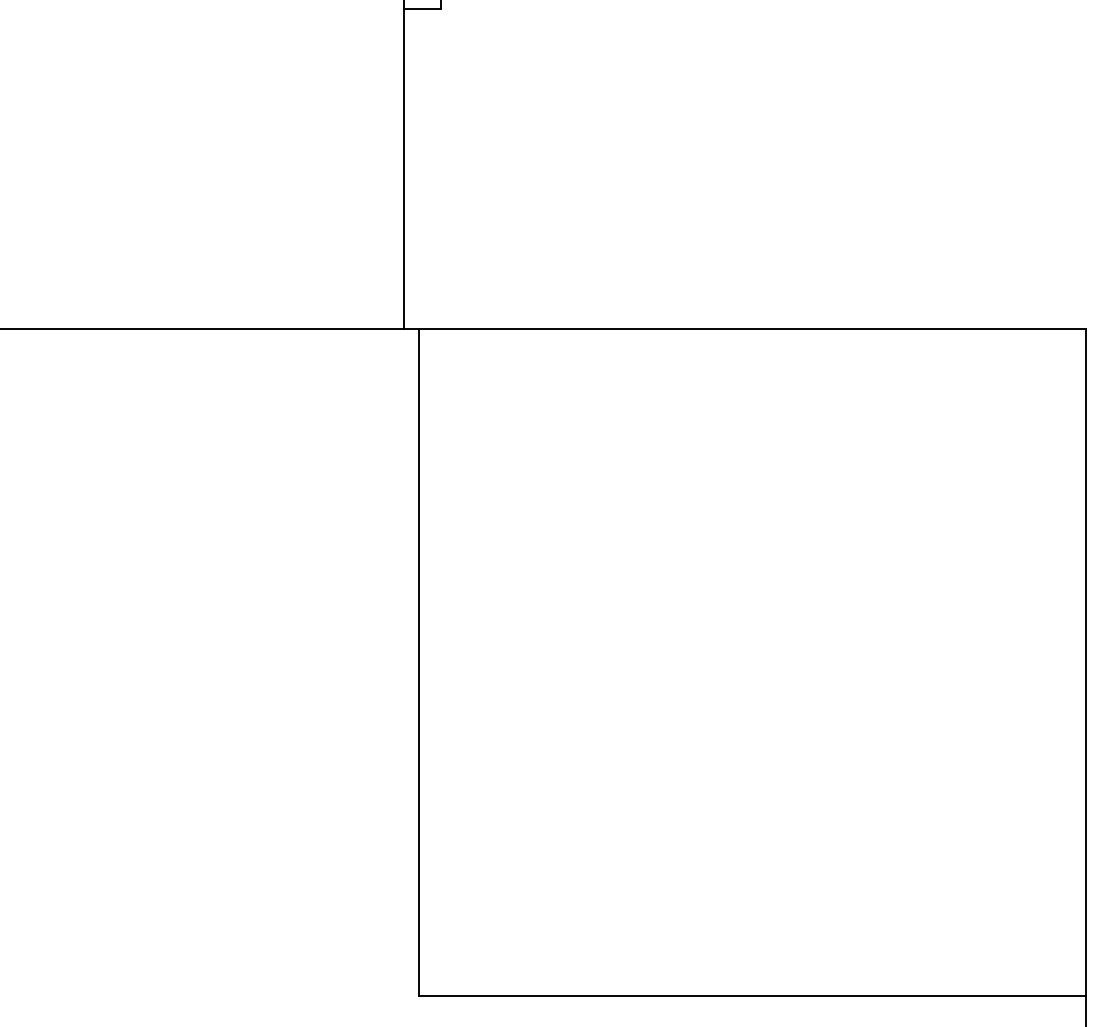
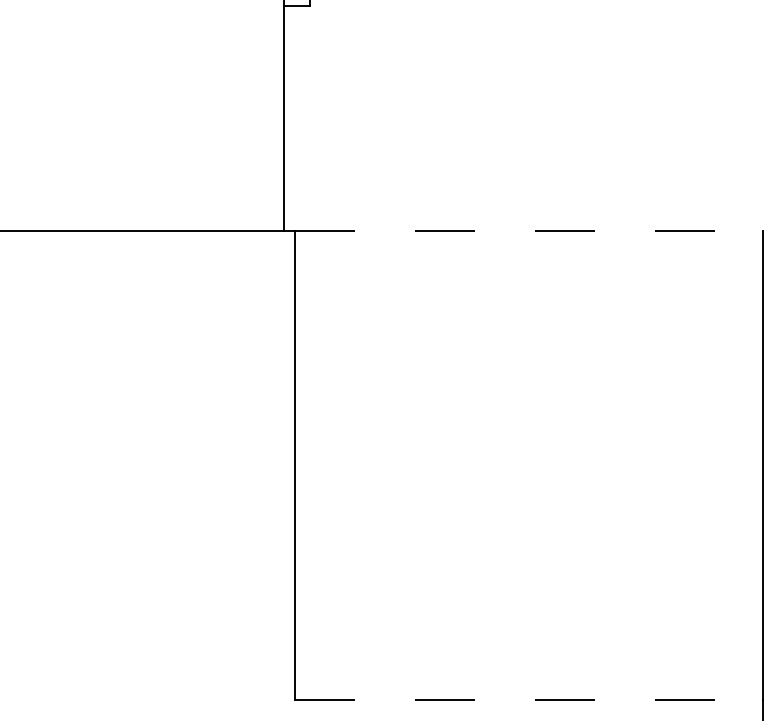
line: (753, 329) -> (529, 231), solid -> dashed
line: (753, 996) -> (529, 699), solid -> dashed

